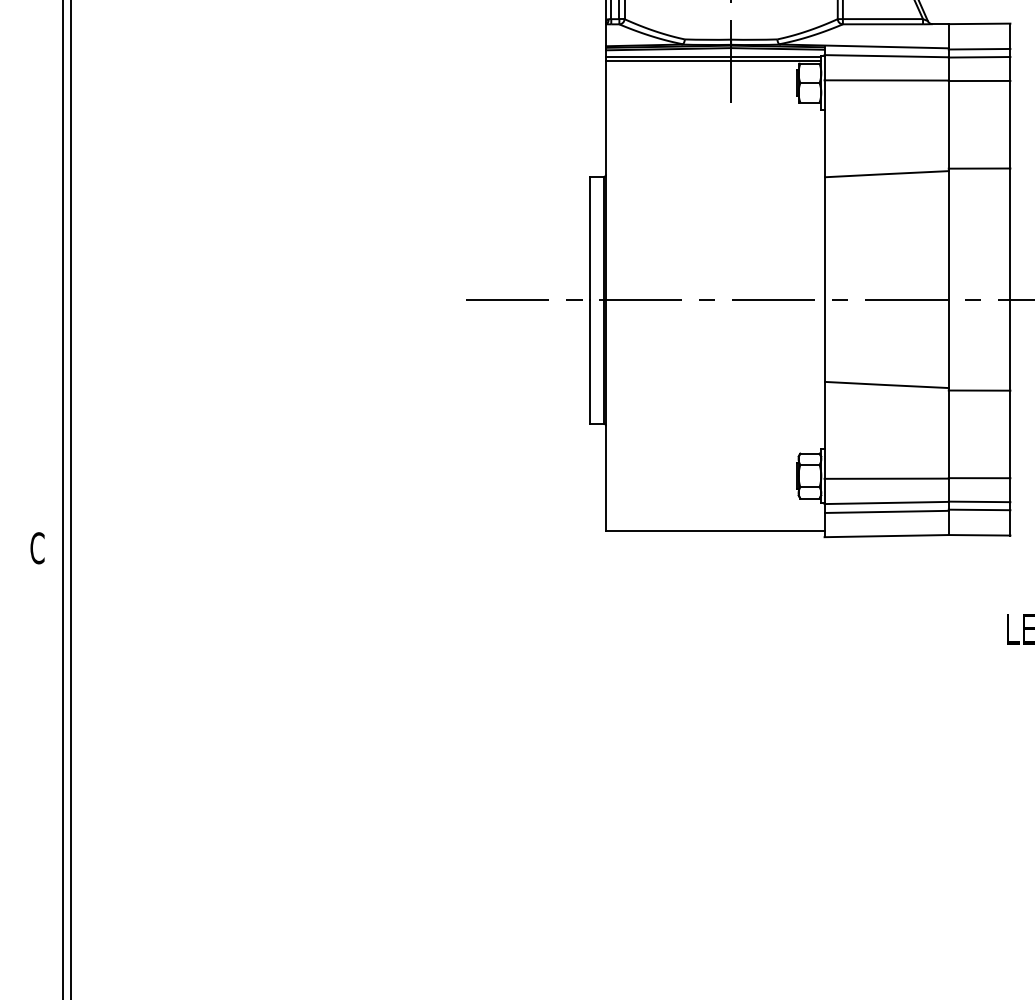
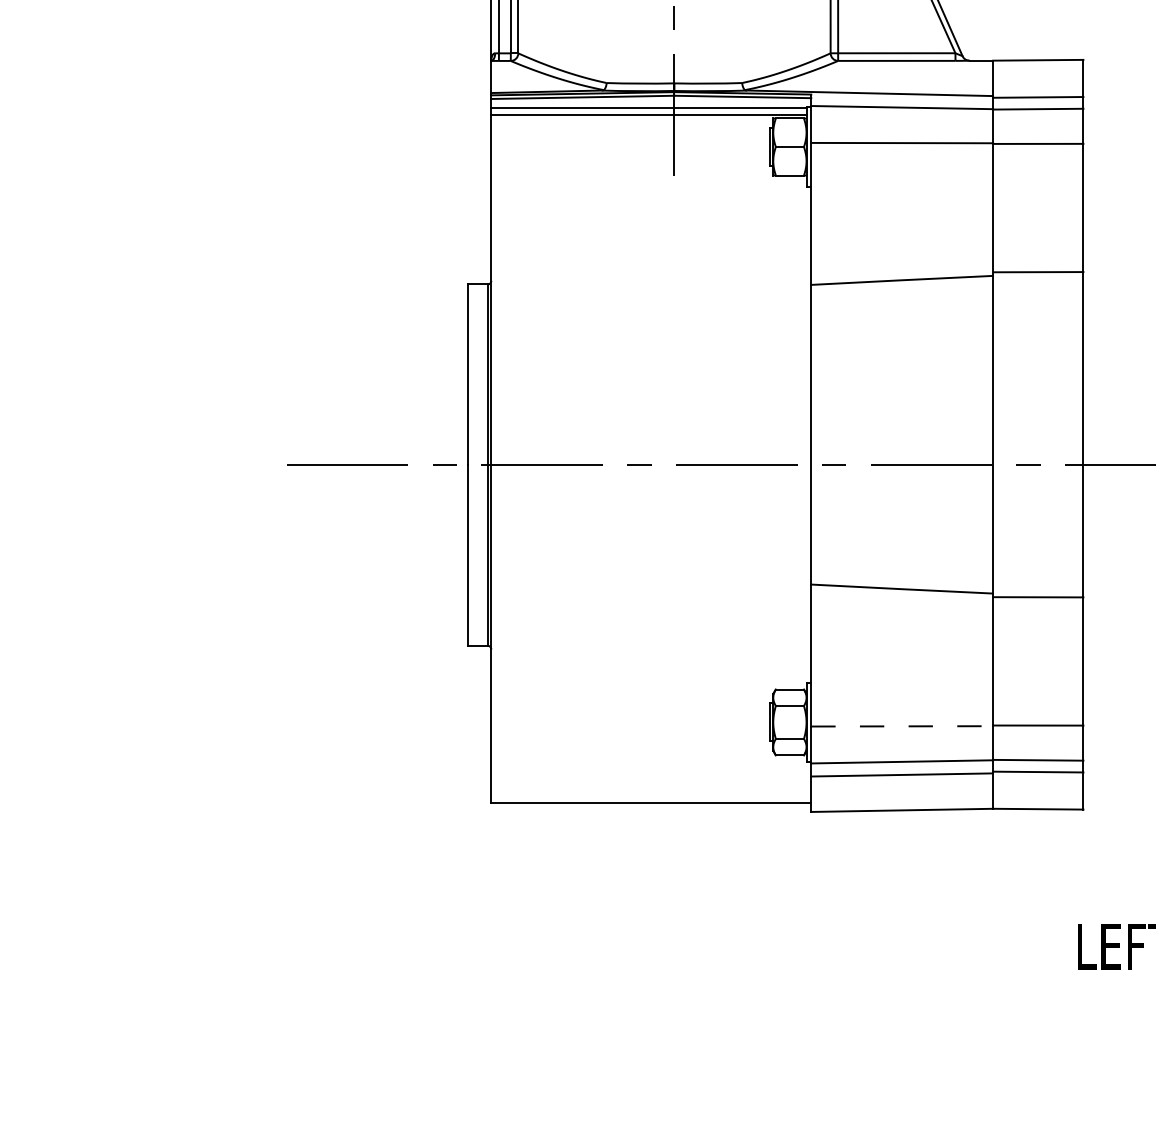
line: (887, 478) -> (903, 726), solid -> dashed

